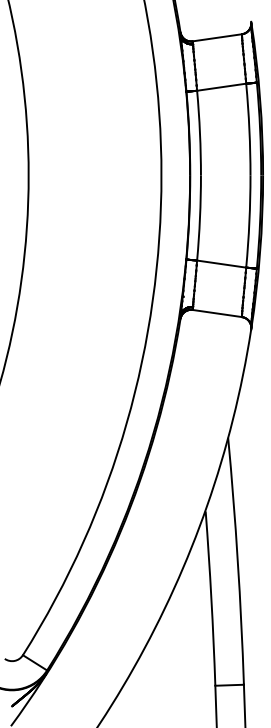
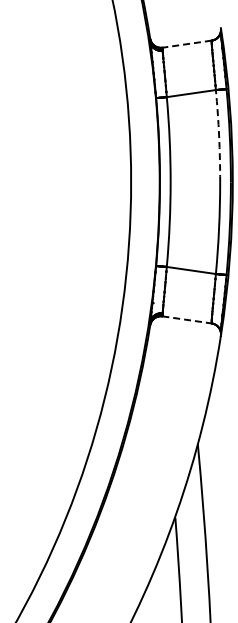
line: (217, 37) -> (187, 43), solid -> dashed
arc: (249, 129) -> (219, 135), solid -> dashed
line: (217, 313) -> (187, 319), solid -> dashed

